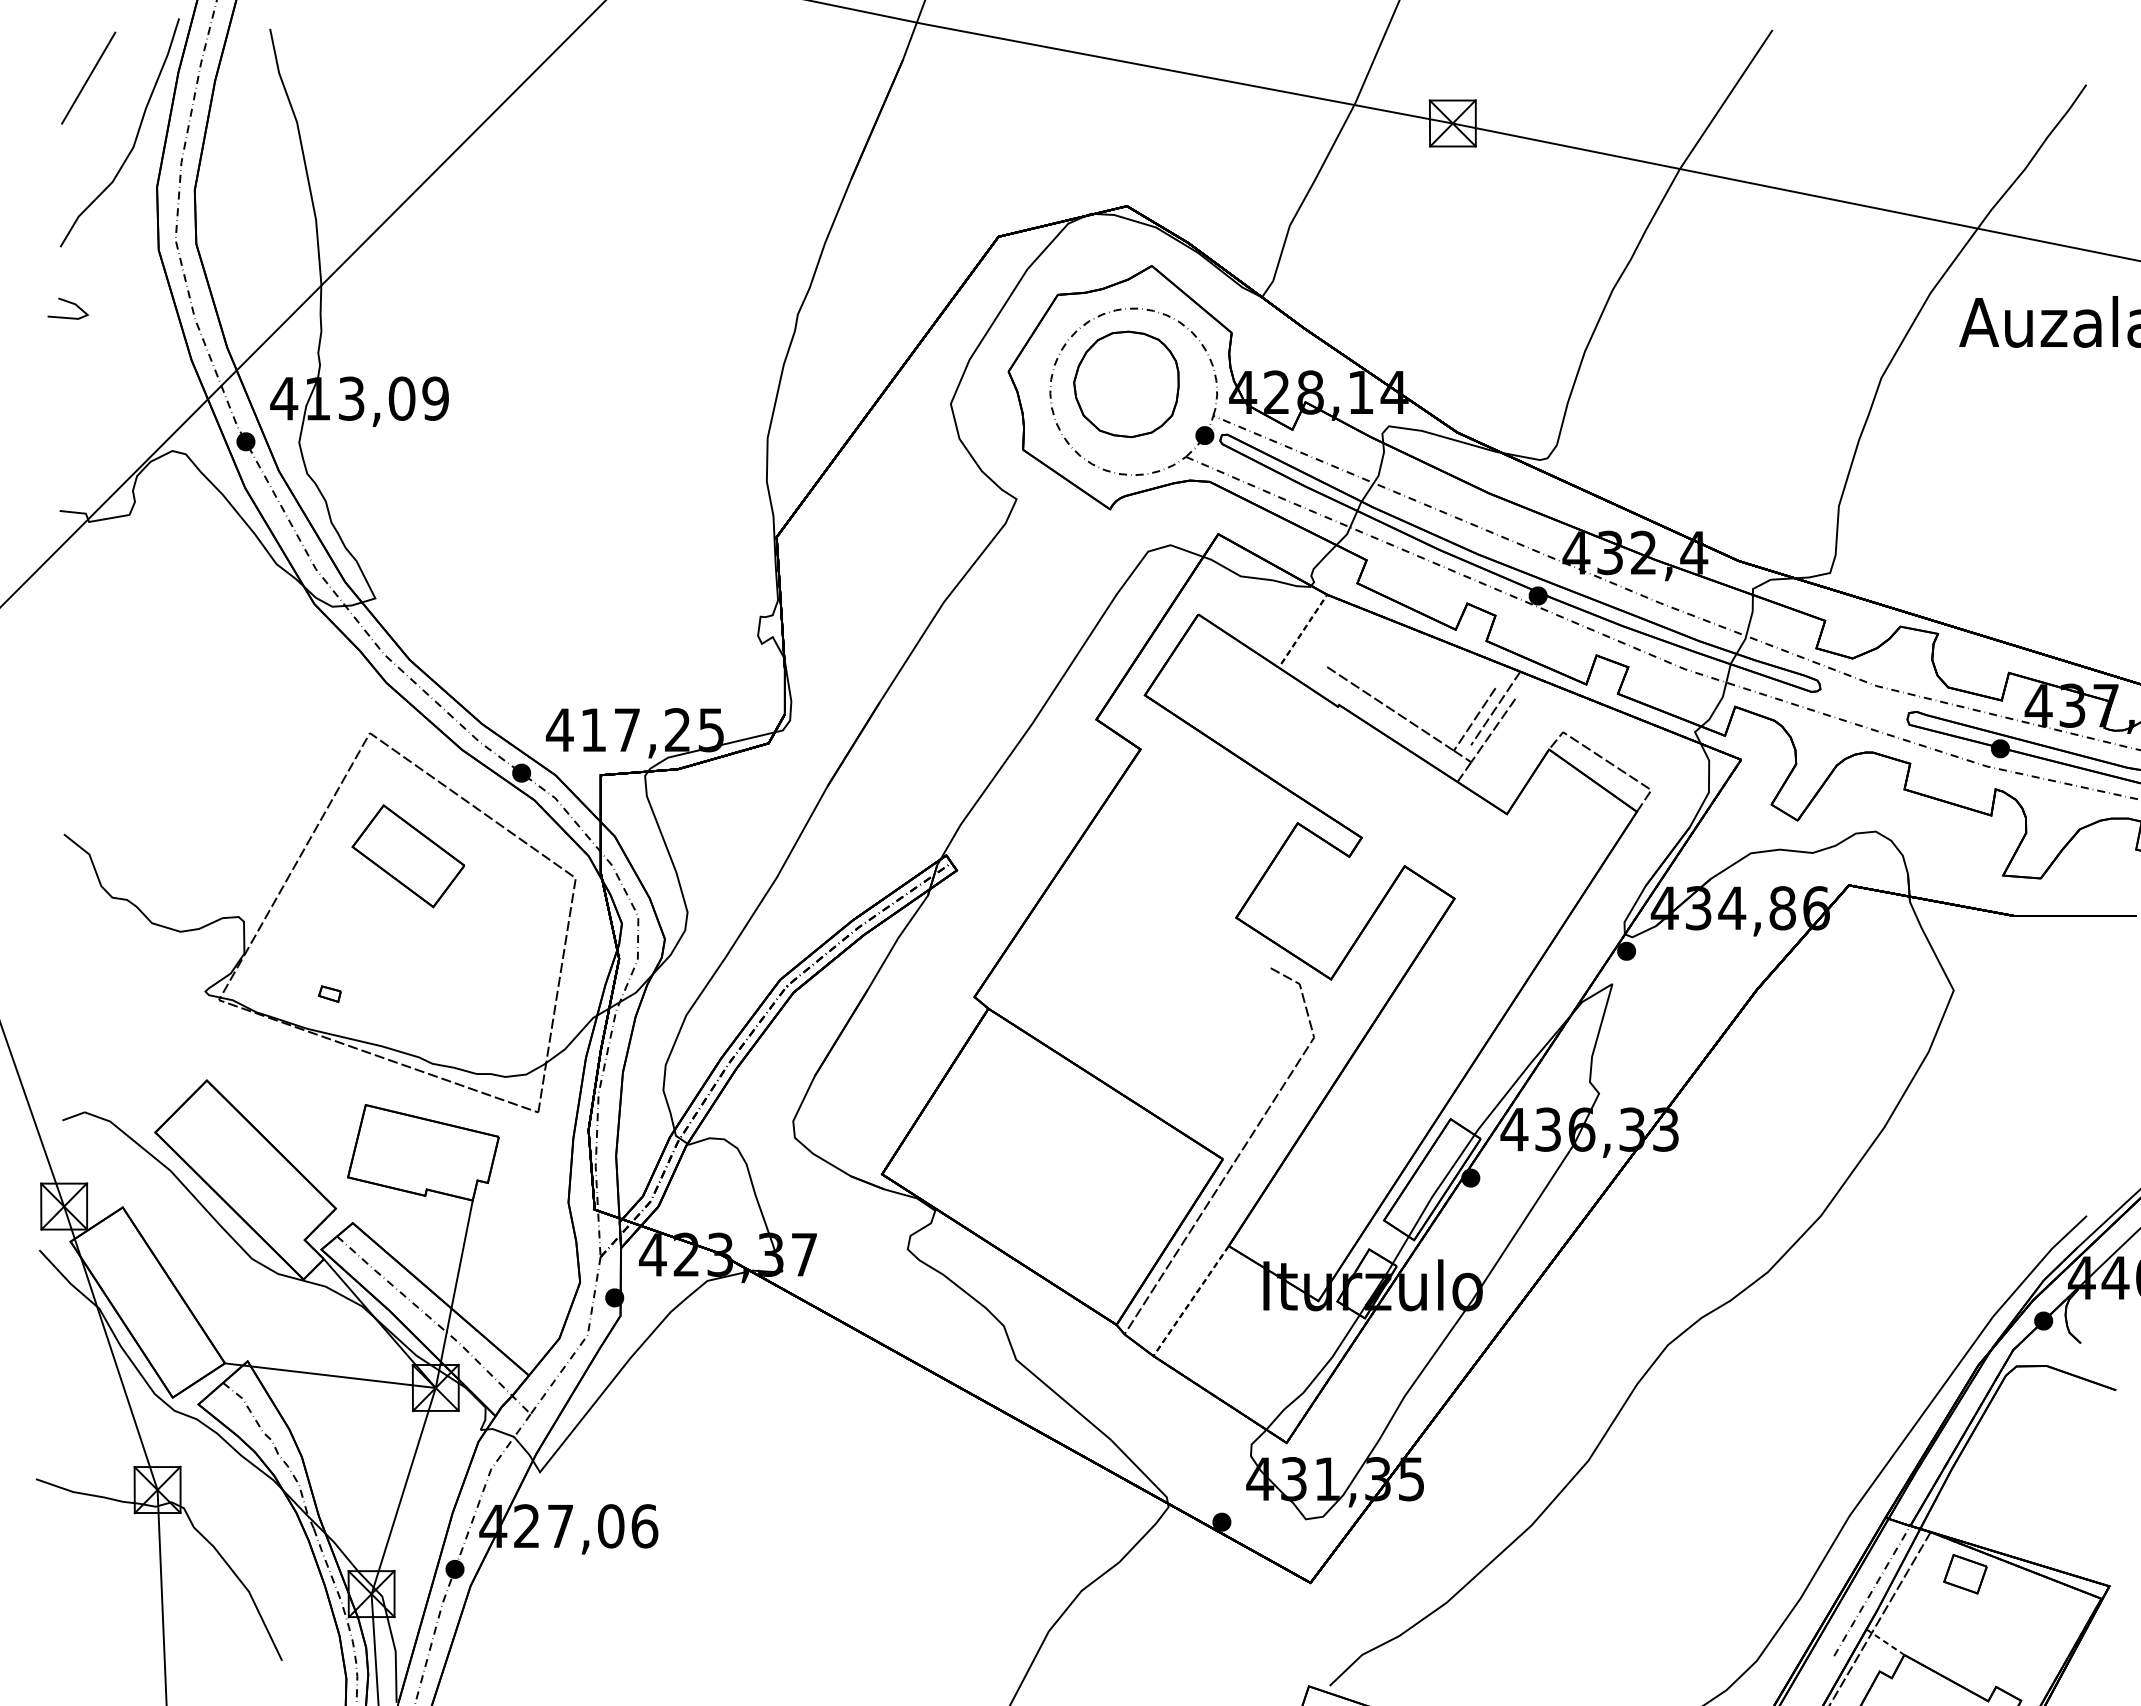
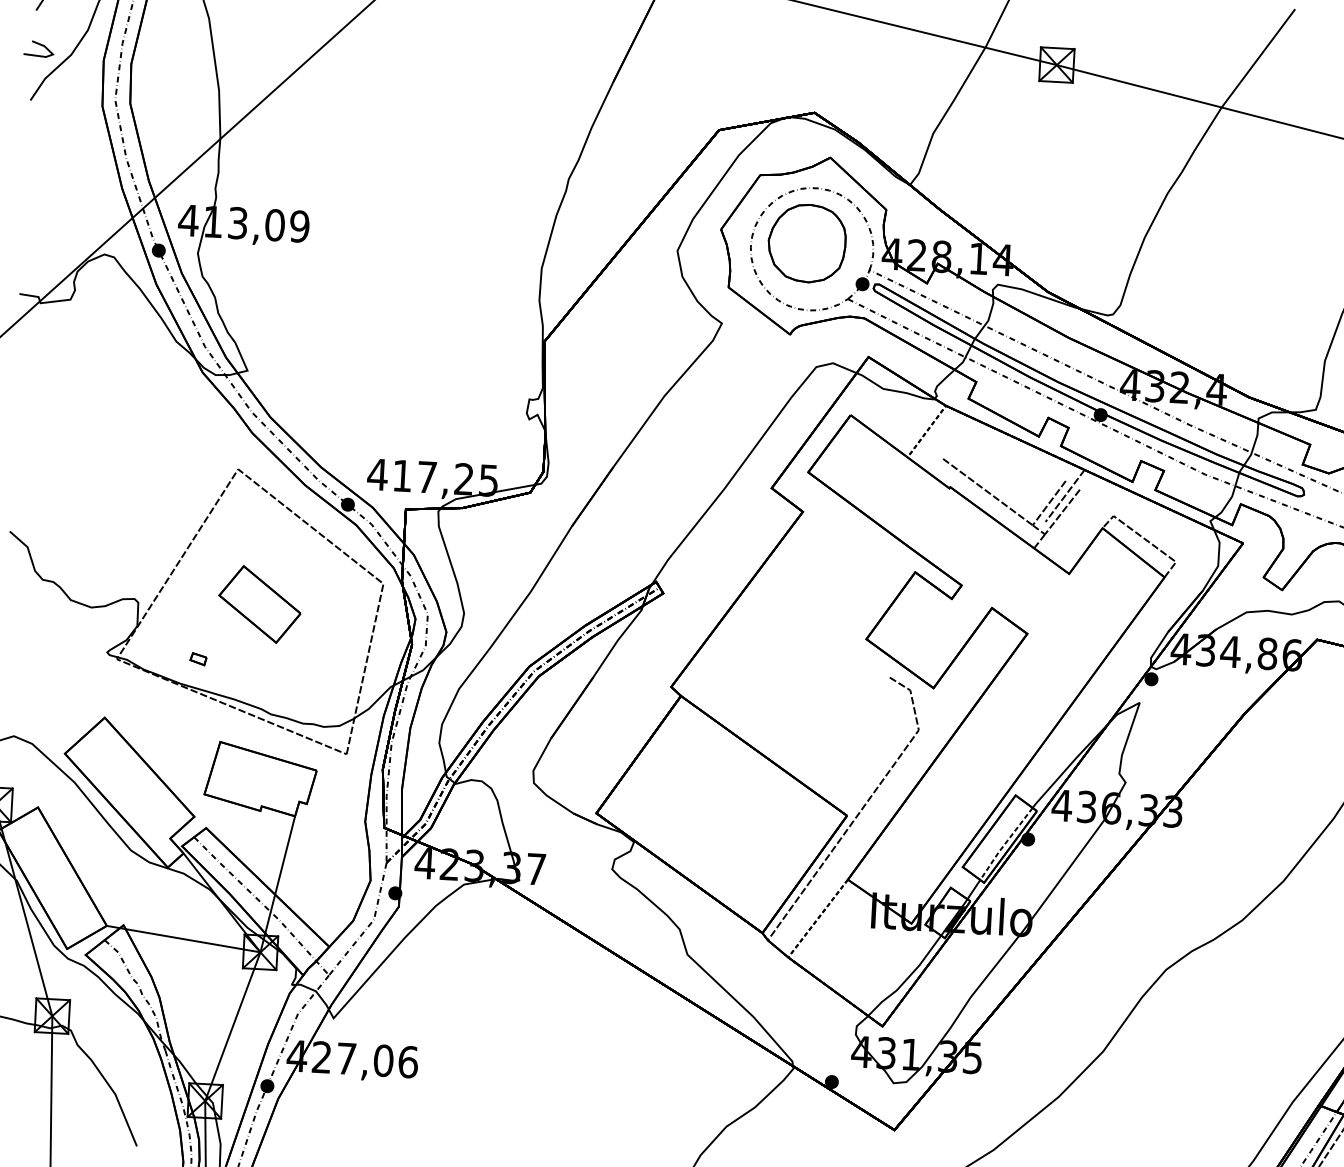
line: (69, 303) -> (40, 45), moved
part: (407, 856) -> (259, 604), moved
line: (1439, 1185) -> (1004, 843), solid -> dashed

